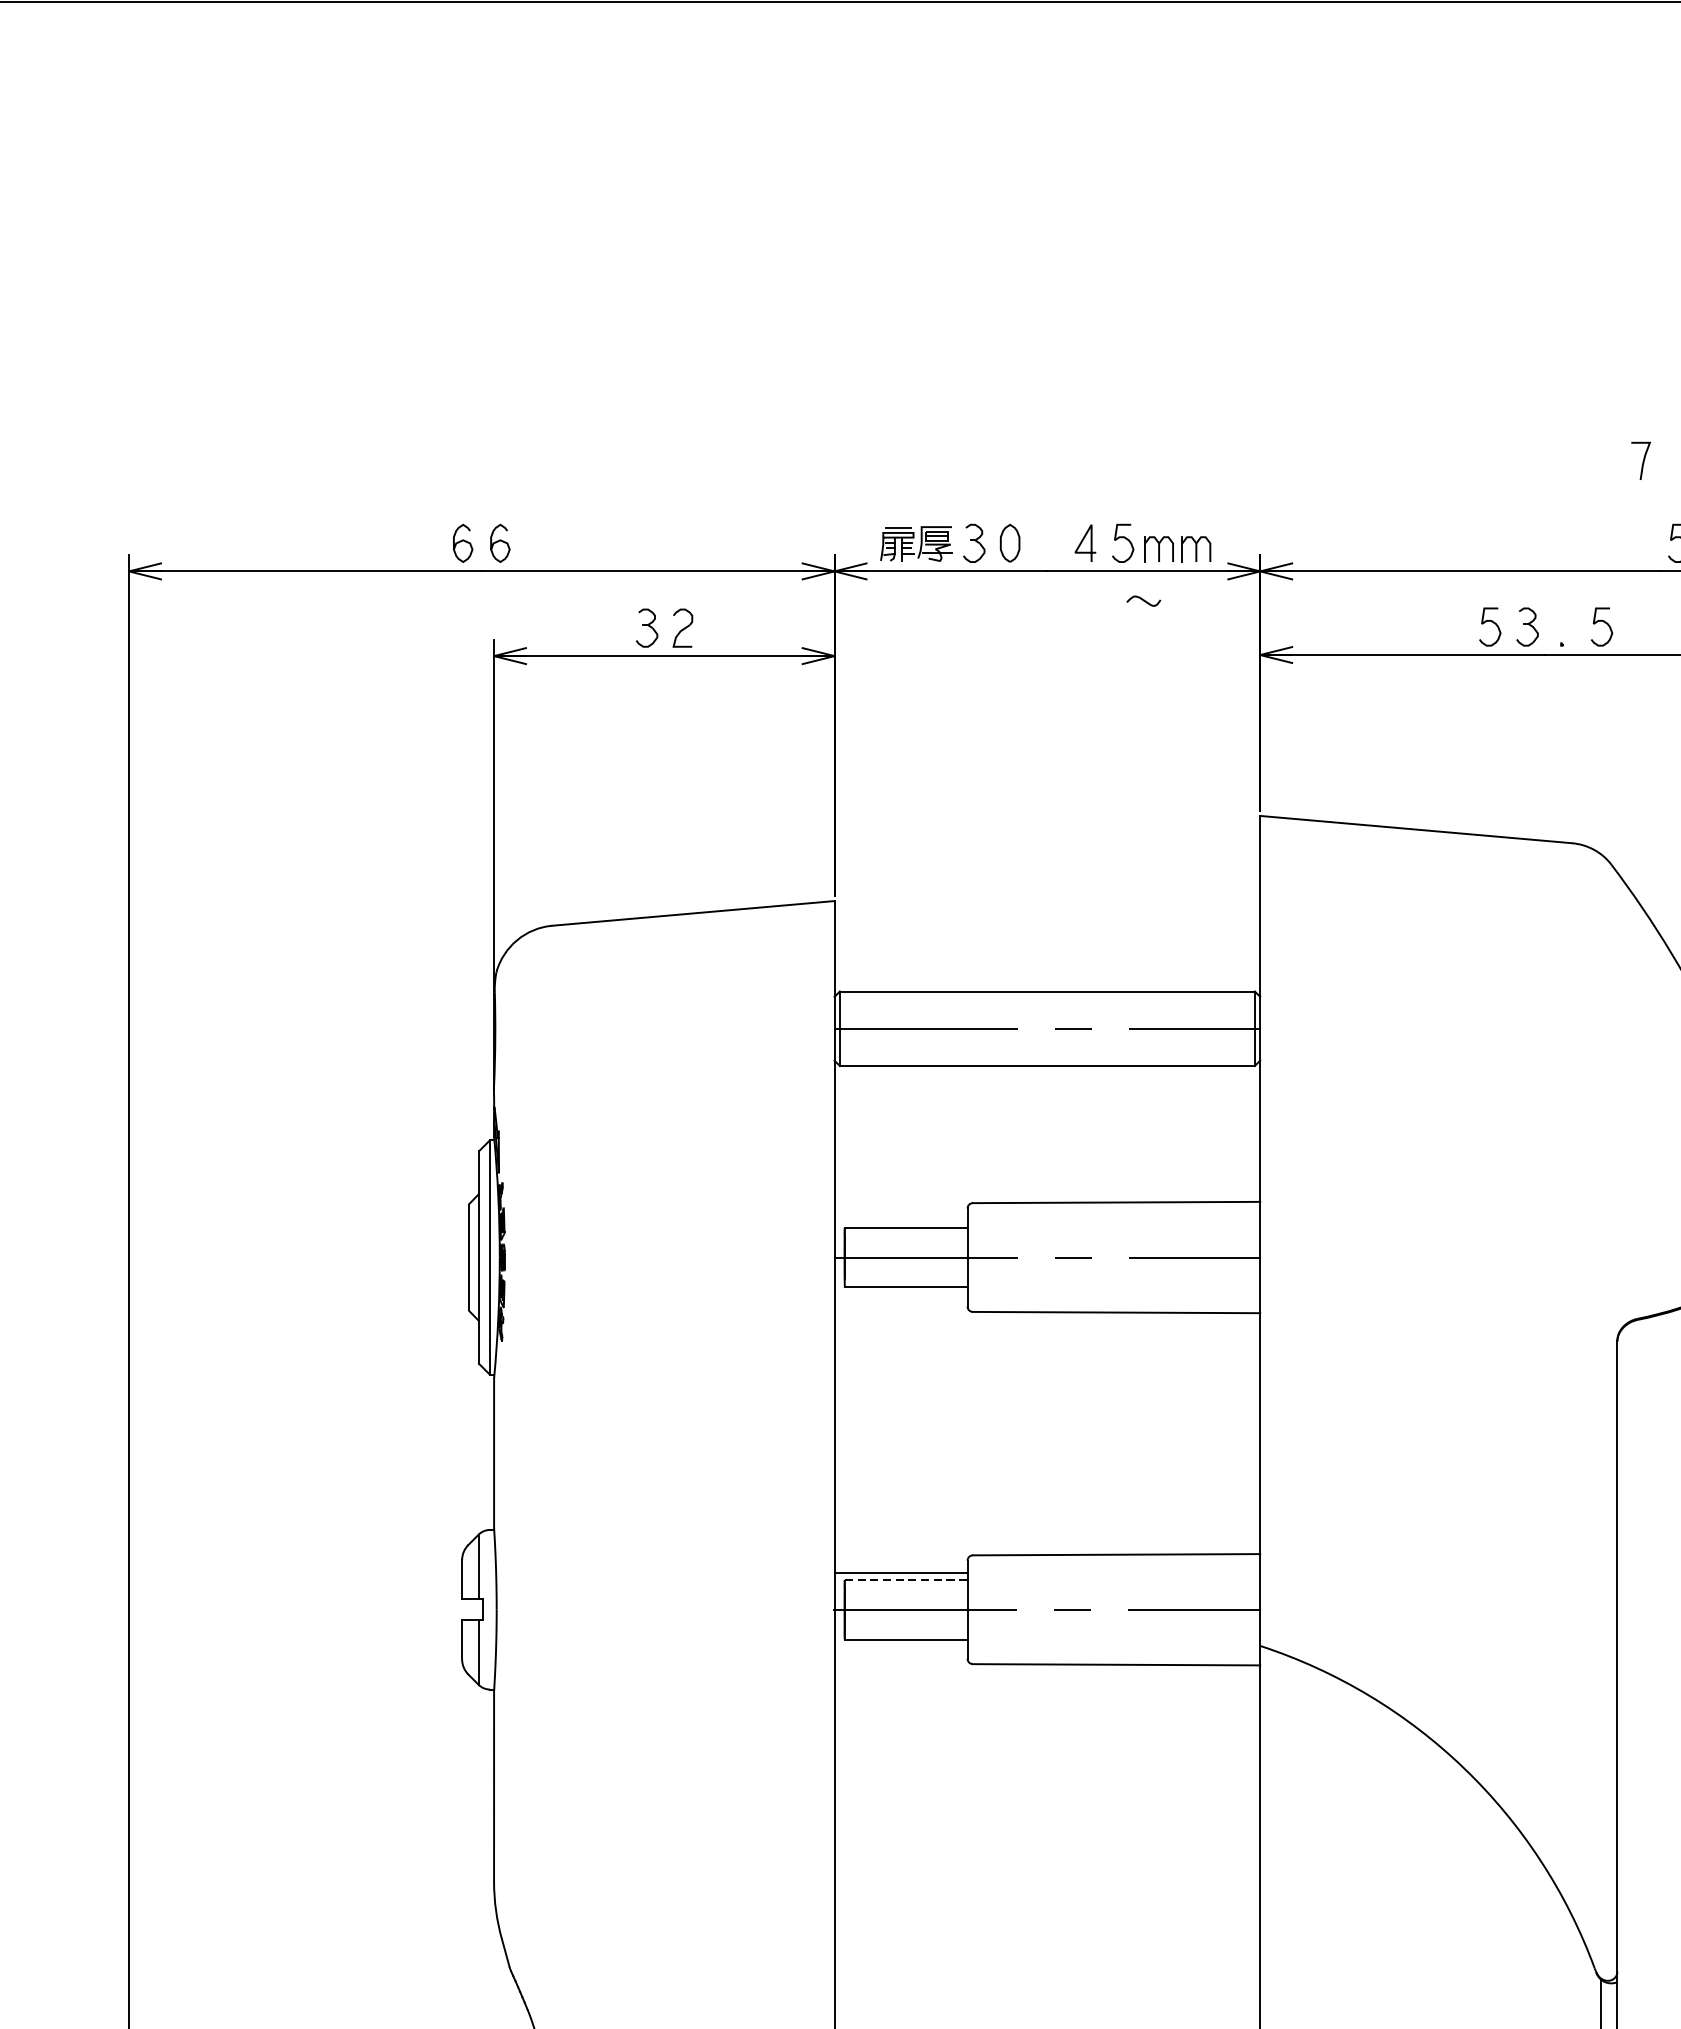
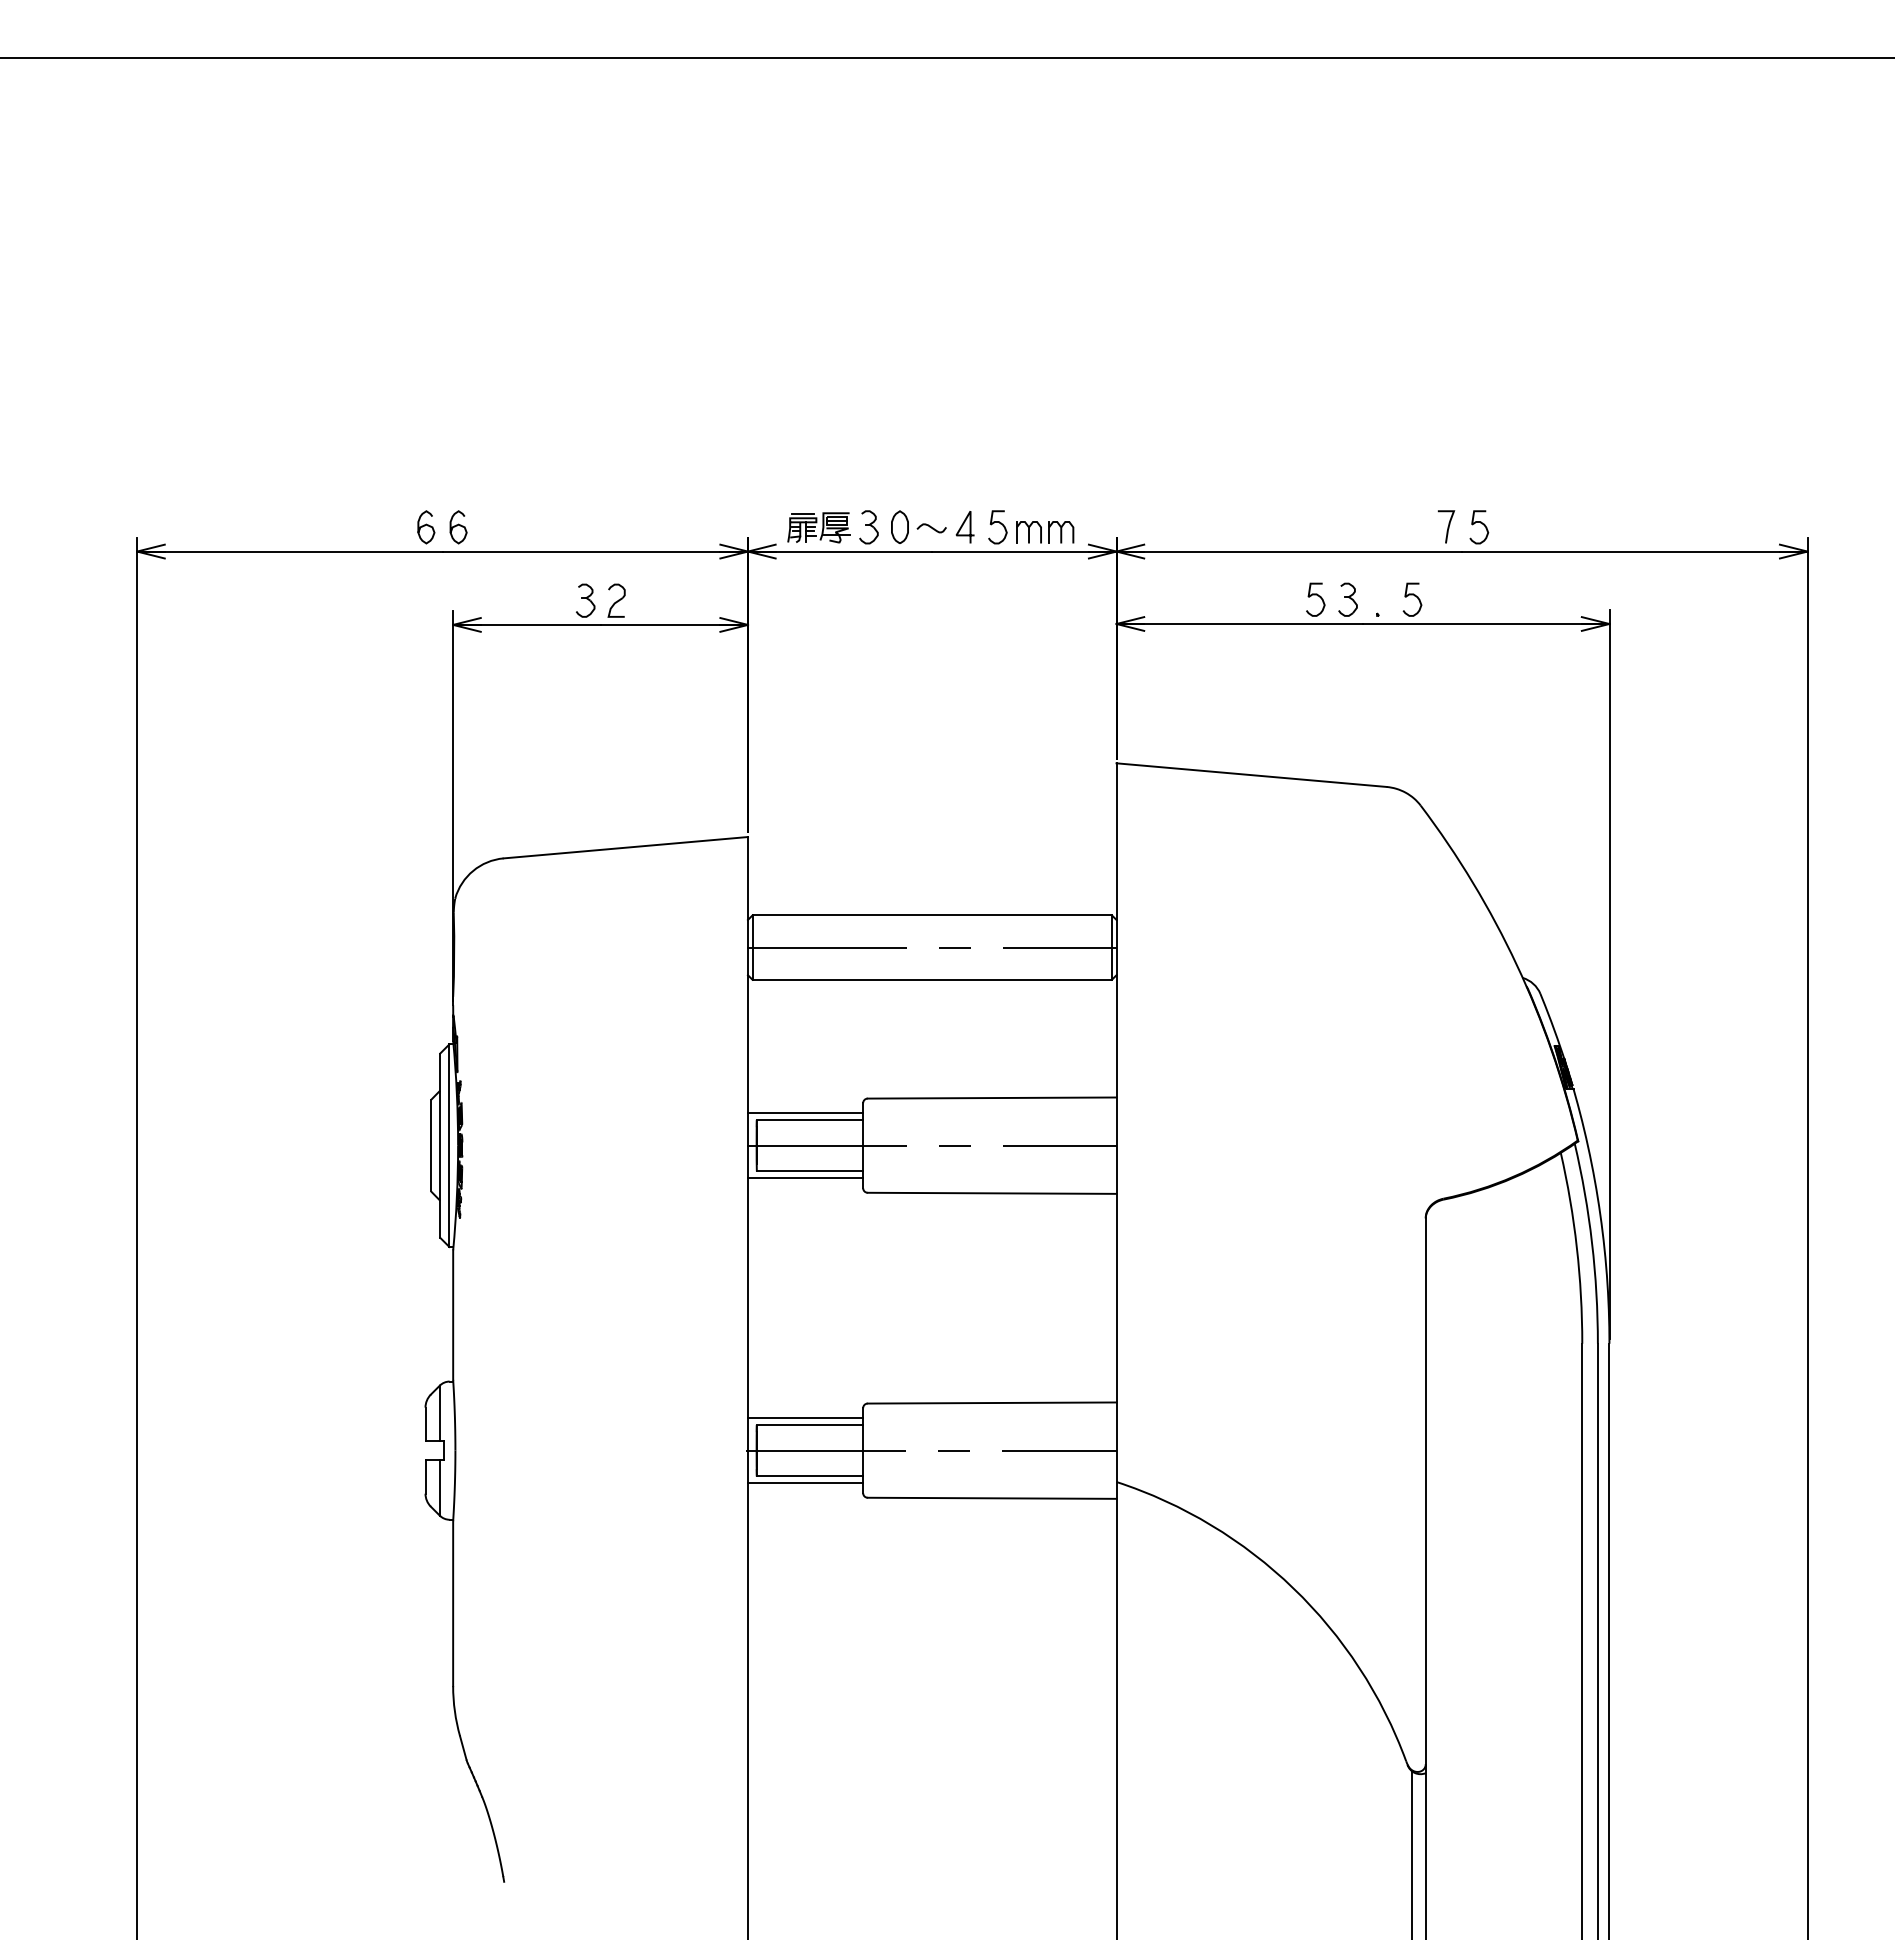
curve: (1642, 460) -> (1447, 526), moved
curve: (1143, 601) -> (931, 528), moved
line: (900, 1220) -> (805, 1113), added
line: (900, 1294) -> (805, 1177), added
line: (906, 1579) -> (810, 1424), dashed -> solid
line: (900, 1646) -> (805, 1482), added

